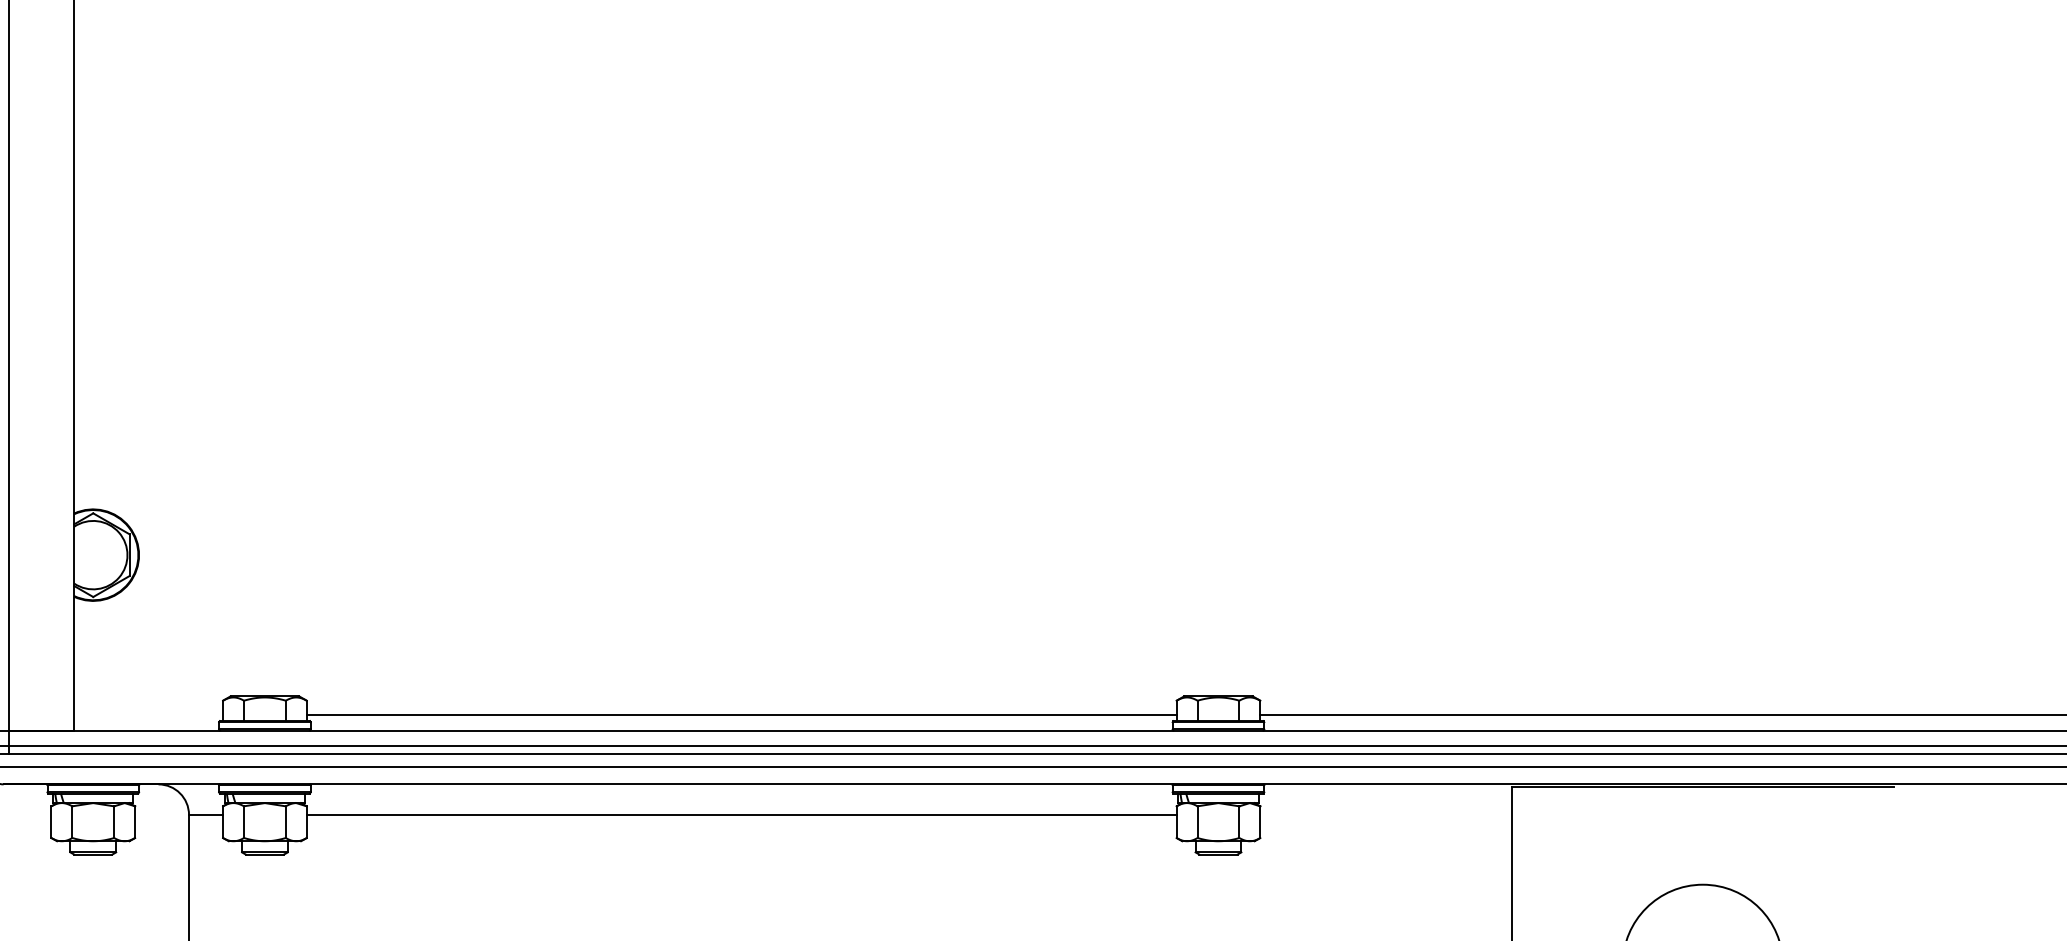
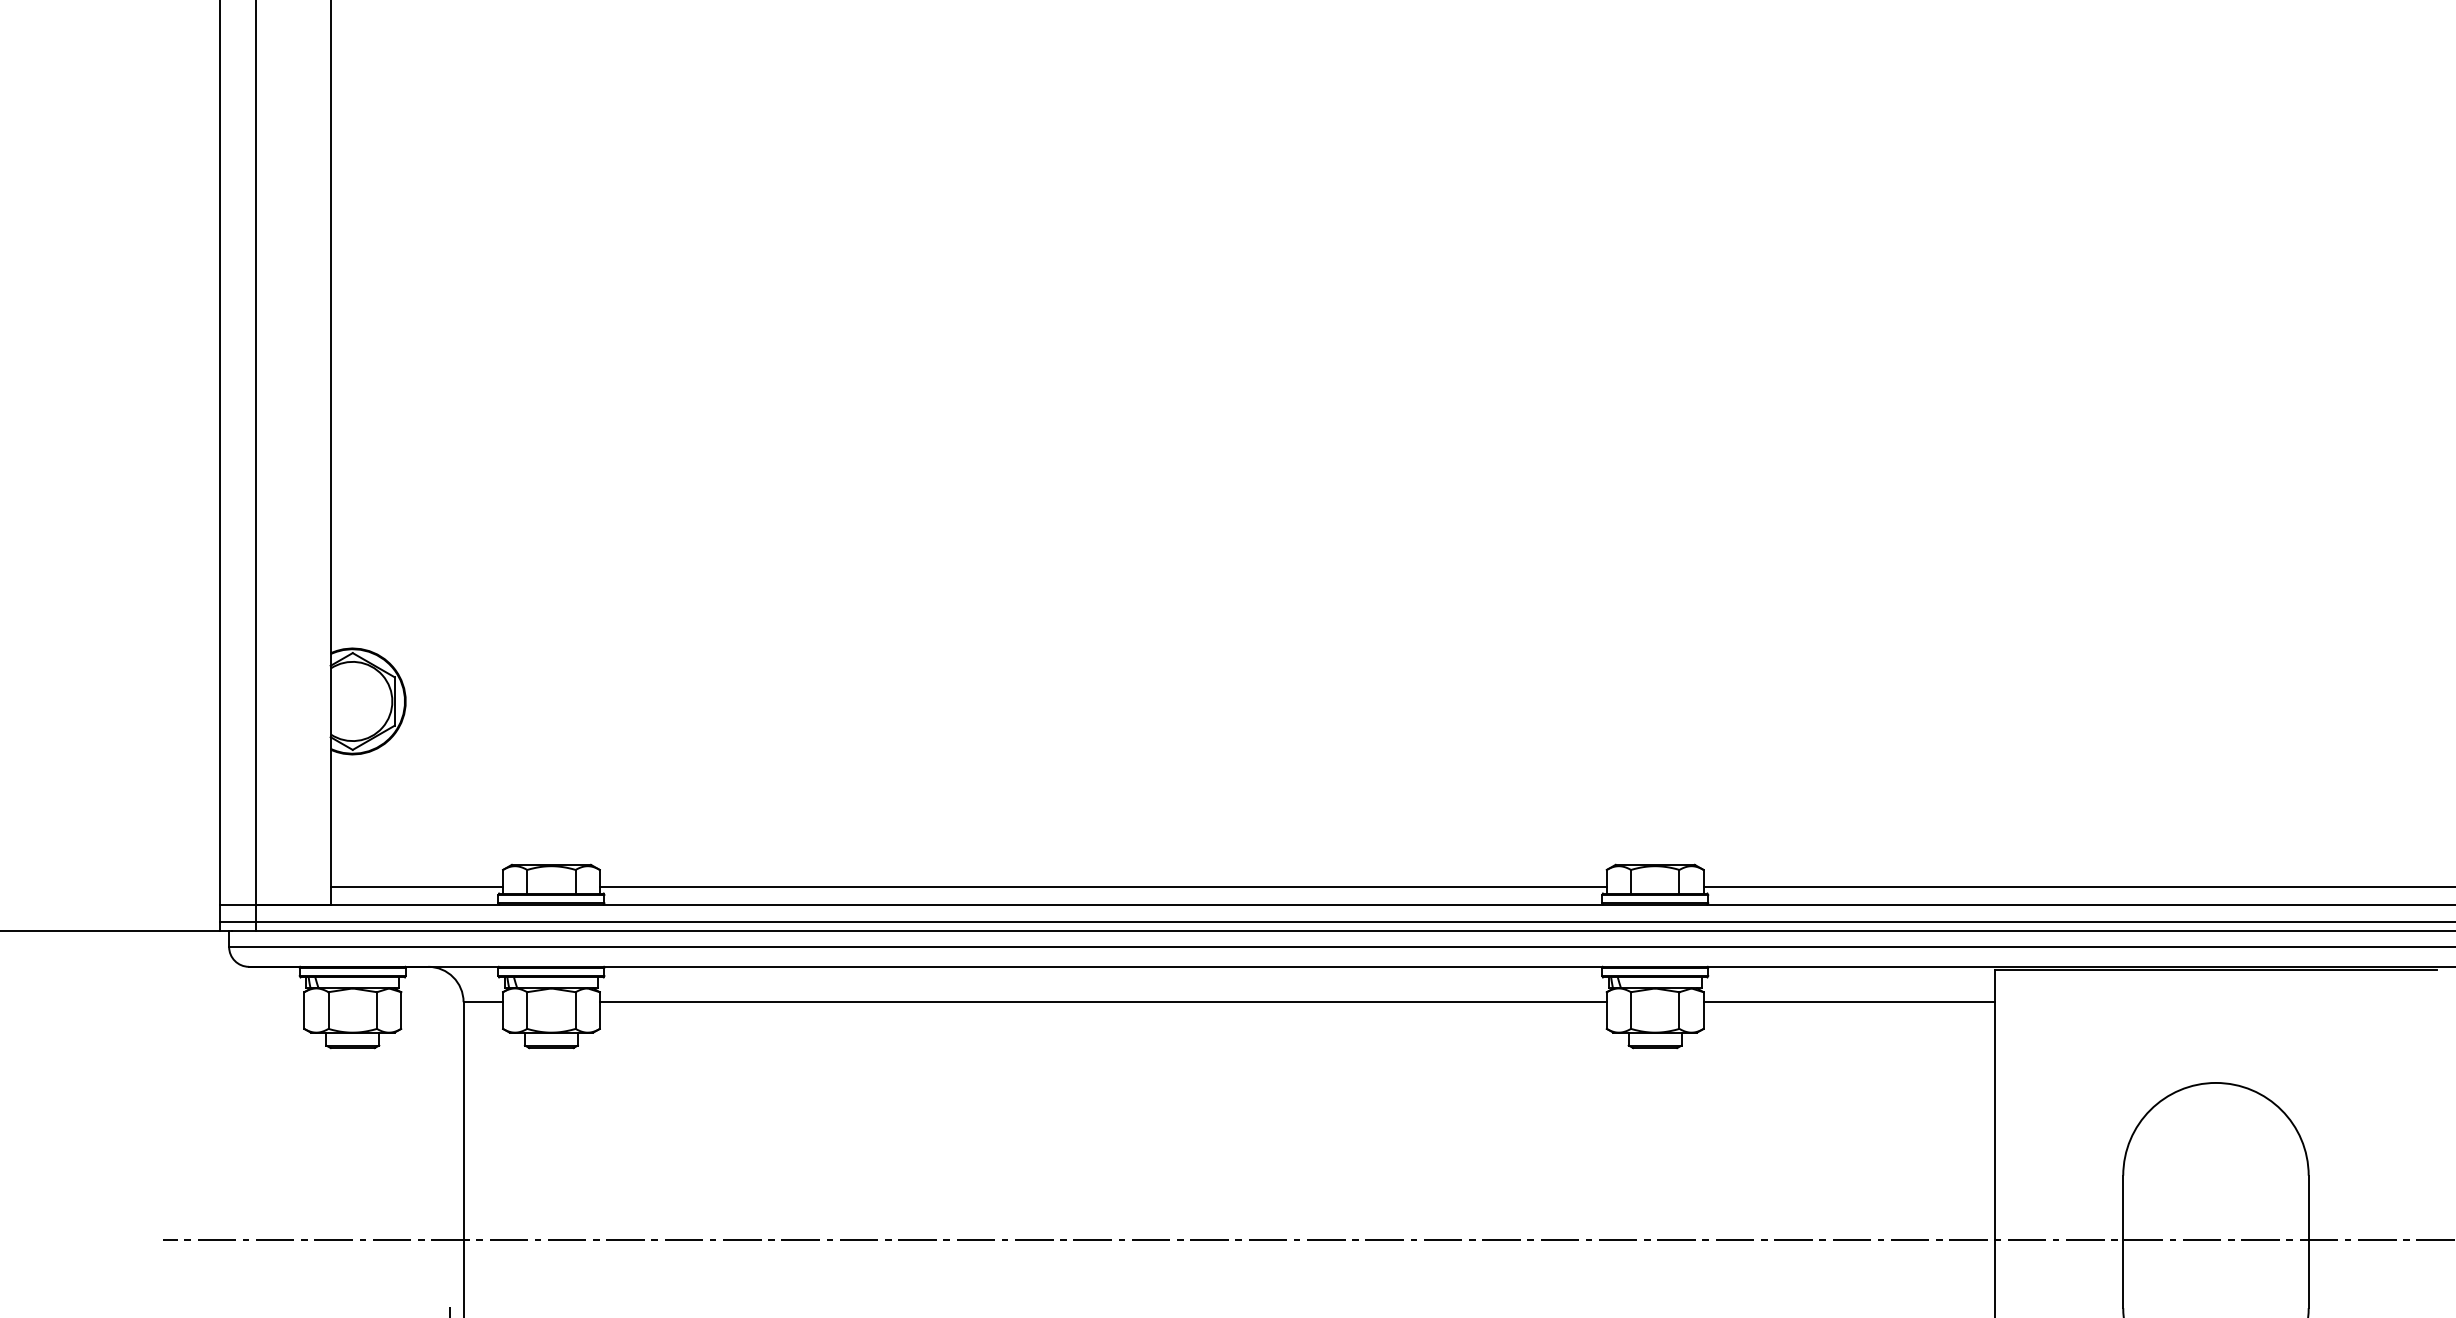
line: (148, 715) -> (416, 886), added
line: (1386, 815) -> (1849, 1002), added

